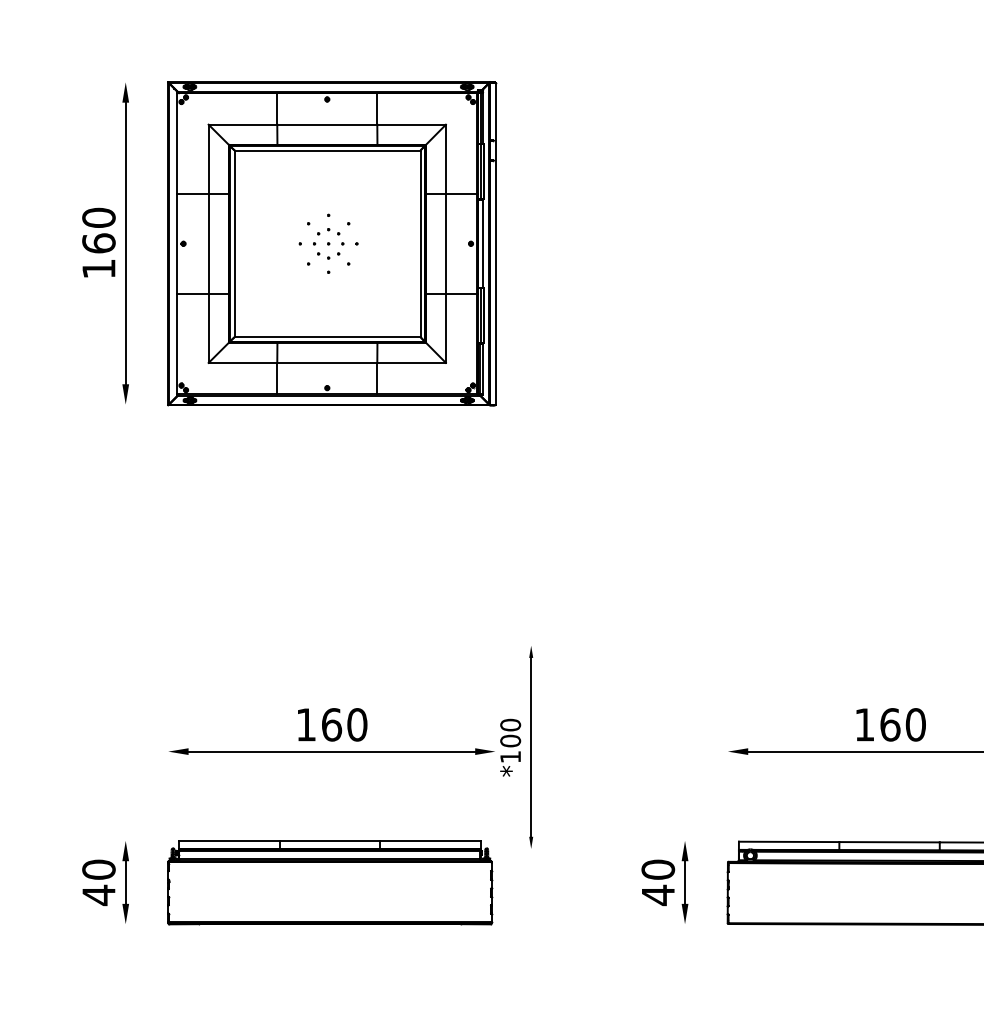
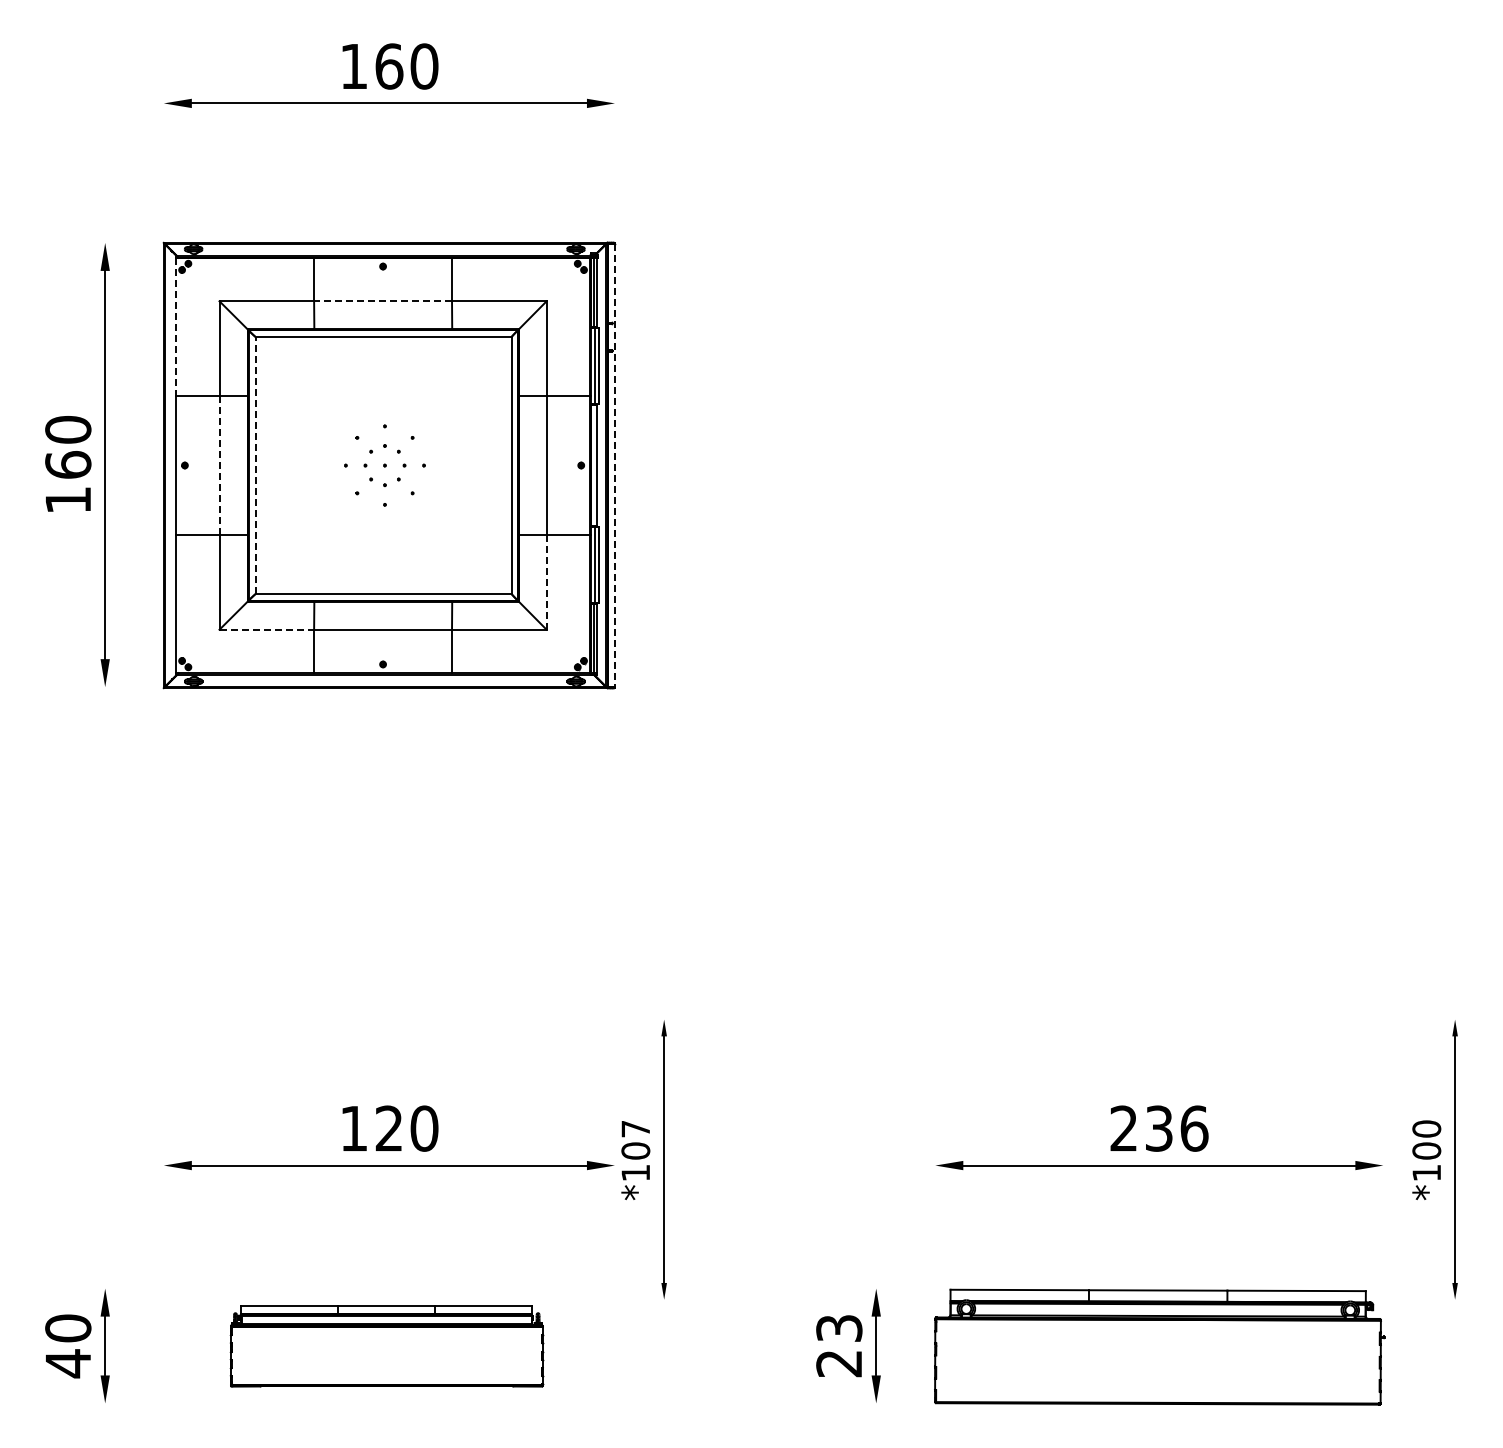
line: (327, 124) -> (383, 301), solid -> dashed
line: (177, 143) -> (176, 327), solid -> dashed
line: (234, 243) -> (255, 465), solid -> dashed
line: (495, 243) -> (614, 465), solid -> dashed
line: (208, 244) -> (219, 466), solid -> dashed
line: (445, 327) -> (546, 581), solid -> dashed
line: (243, 362) -> (267, 629), solid -> dashed
text: (331, 724) -> (389, 1128), 160 -> 120
text: (510, 724) -> (635, 1128), *100 -> *107
text: (890, 724) -> (1159, 1128), 160 -> 236
part: (329, 882) -> (386, 1346), size x0.7
text: (658, 882) -> (839, 1346), 40 -> 23

